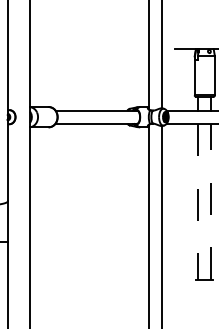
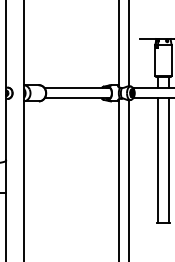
line: (211, 201) -> (168, 160), dashed -> solid
line: (198, 202) -> (158, 161), dashed -> solid

